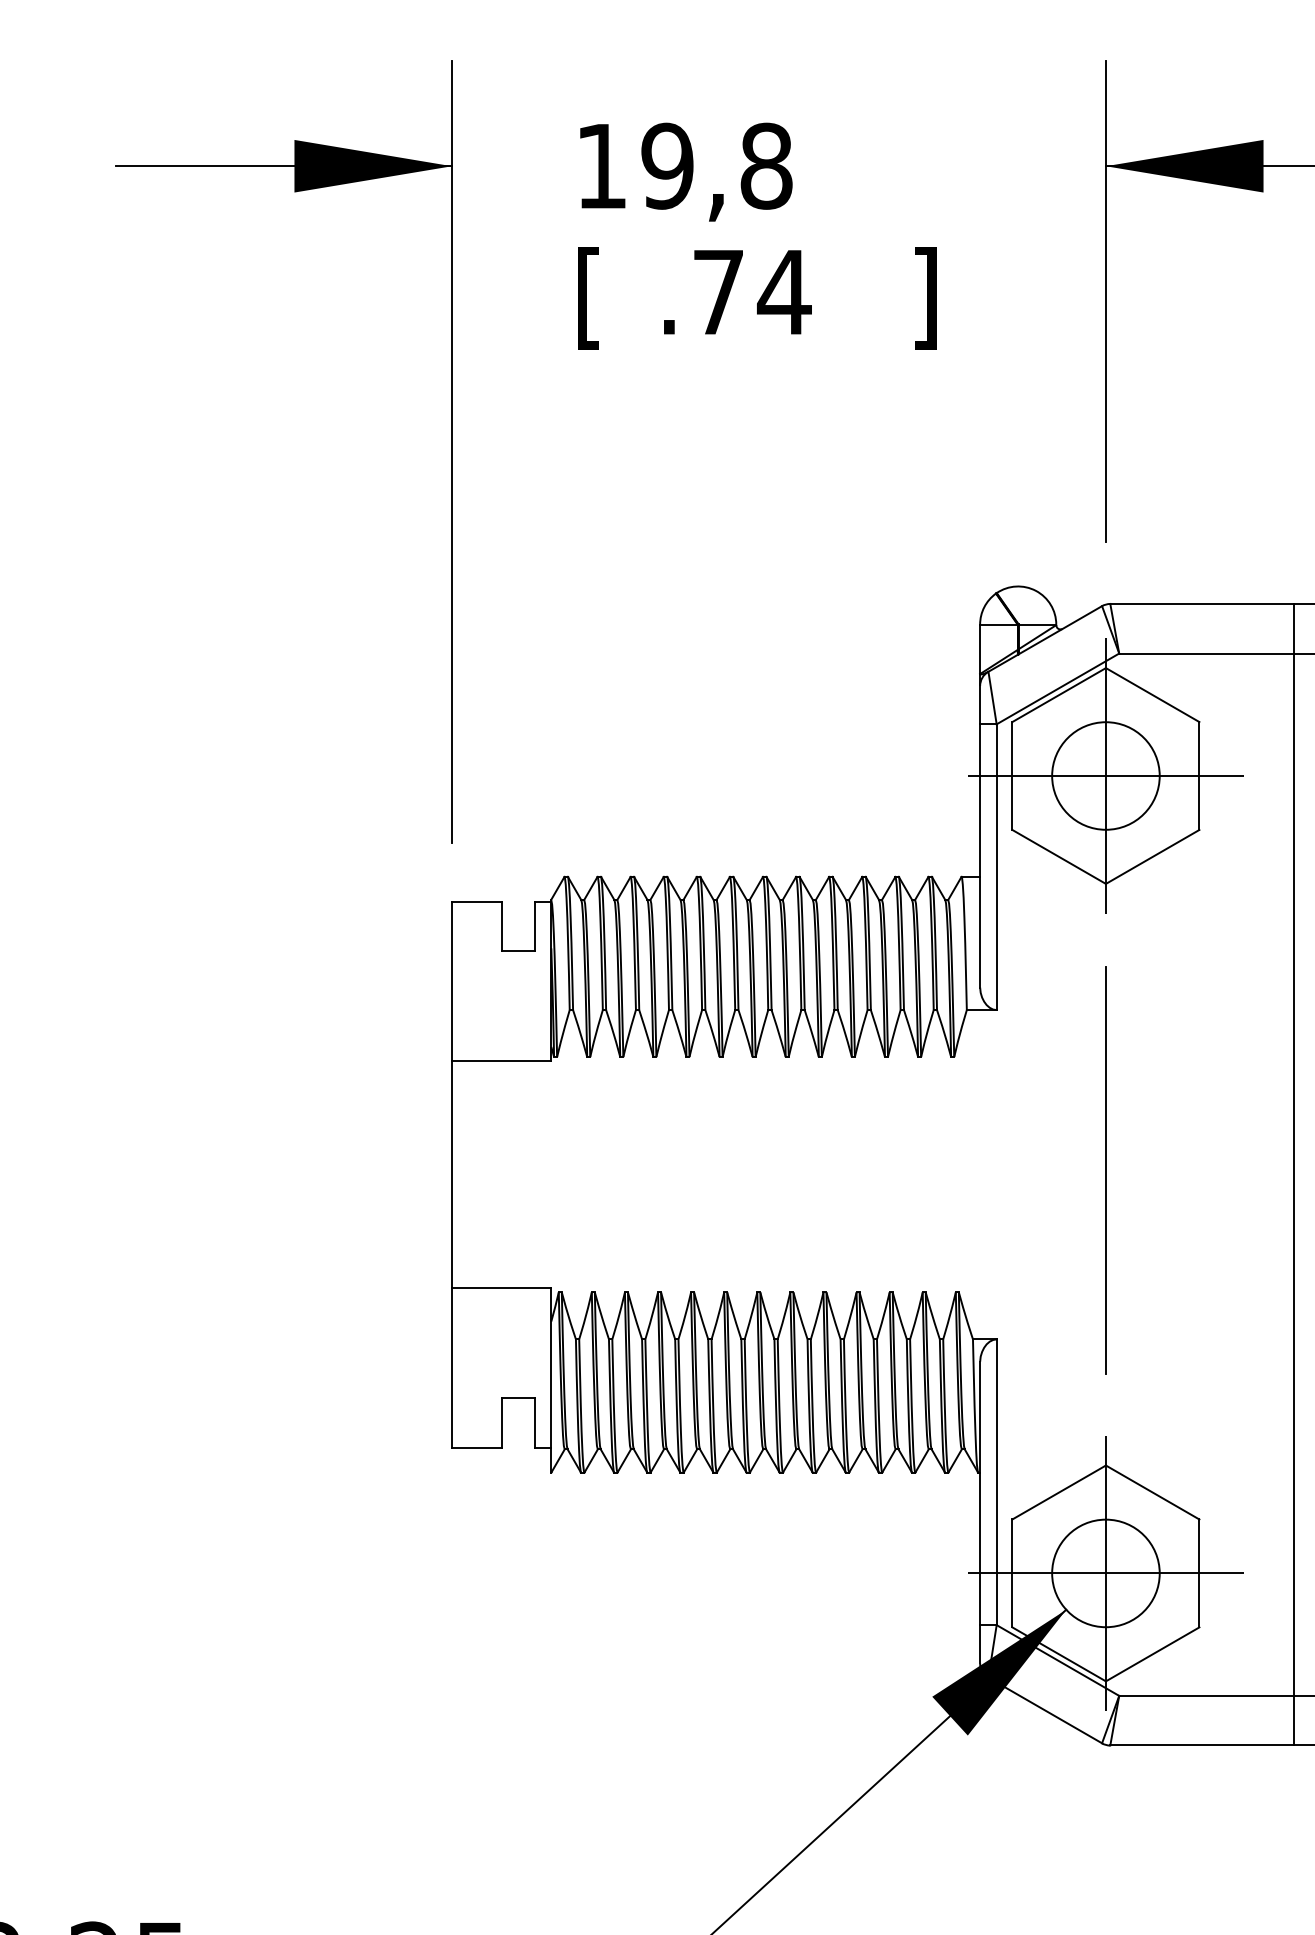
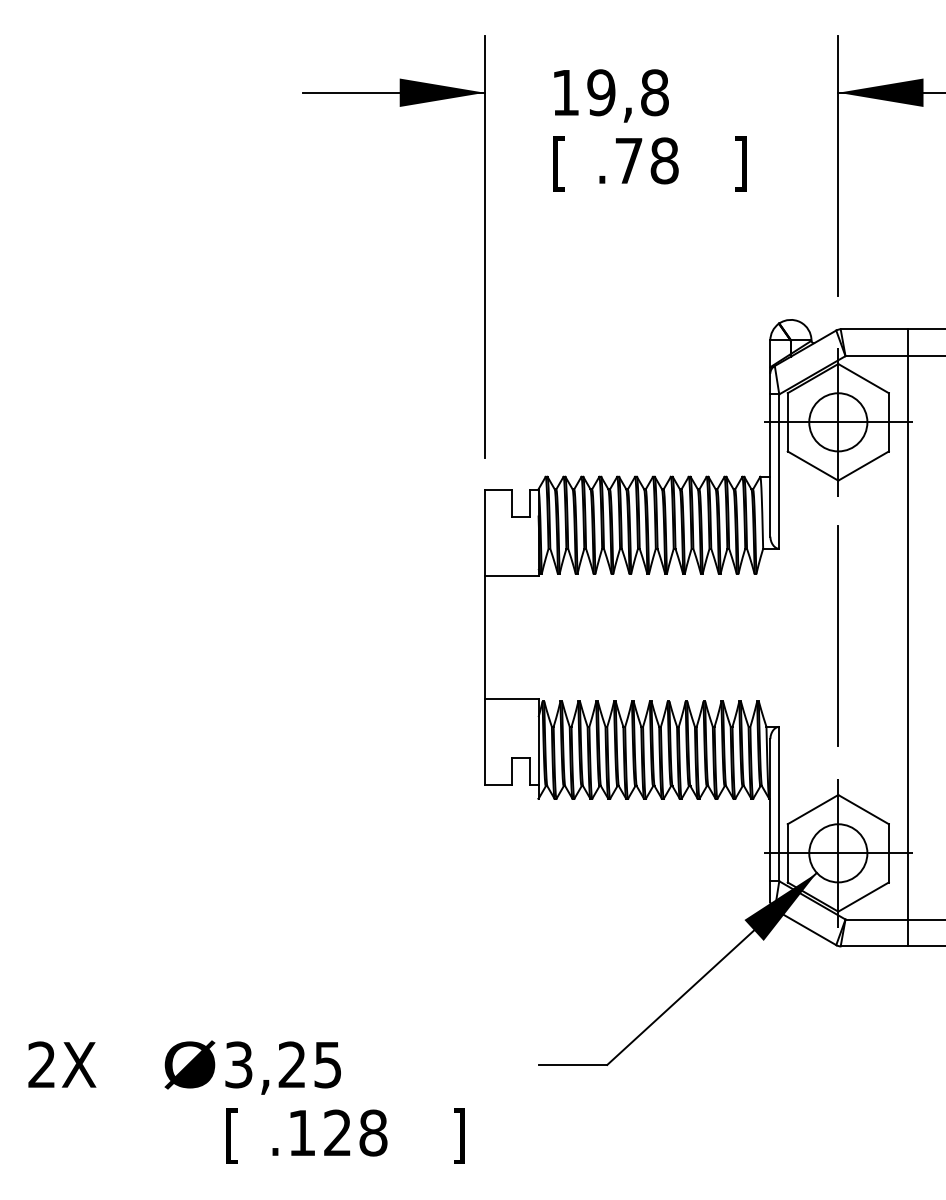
text: (784, 291) -> (664, 160), .74 -> .78
line: (1294, 1174) -> (908, 637), moved

